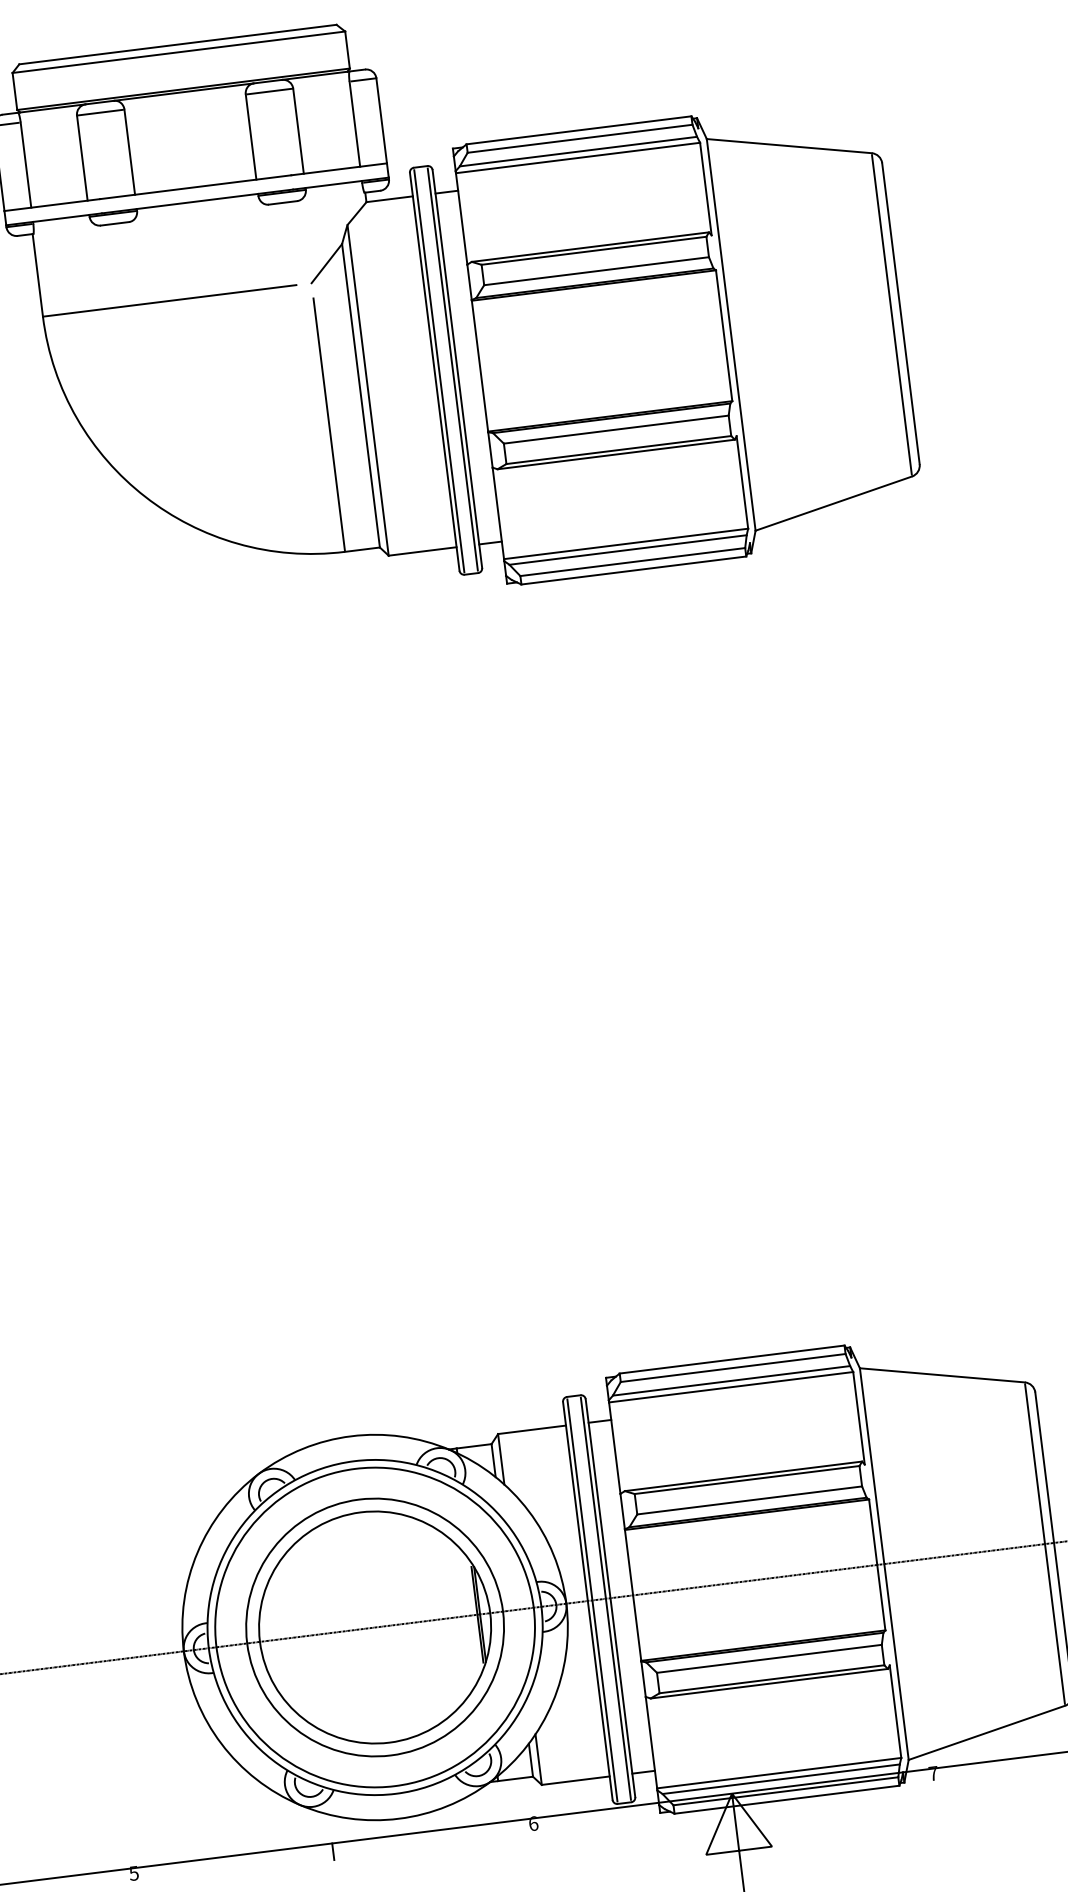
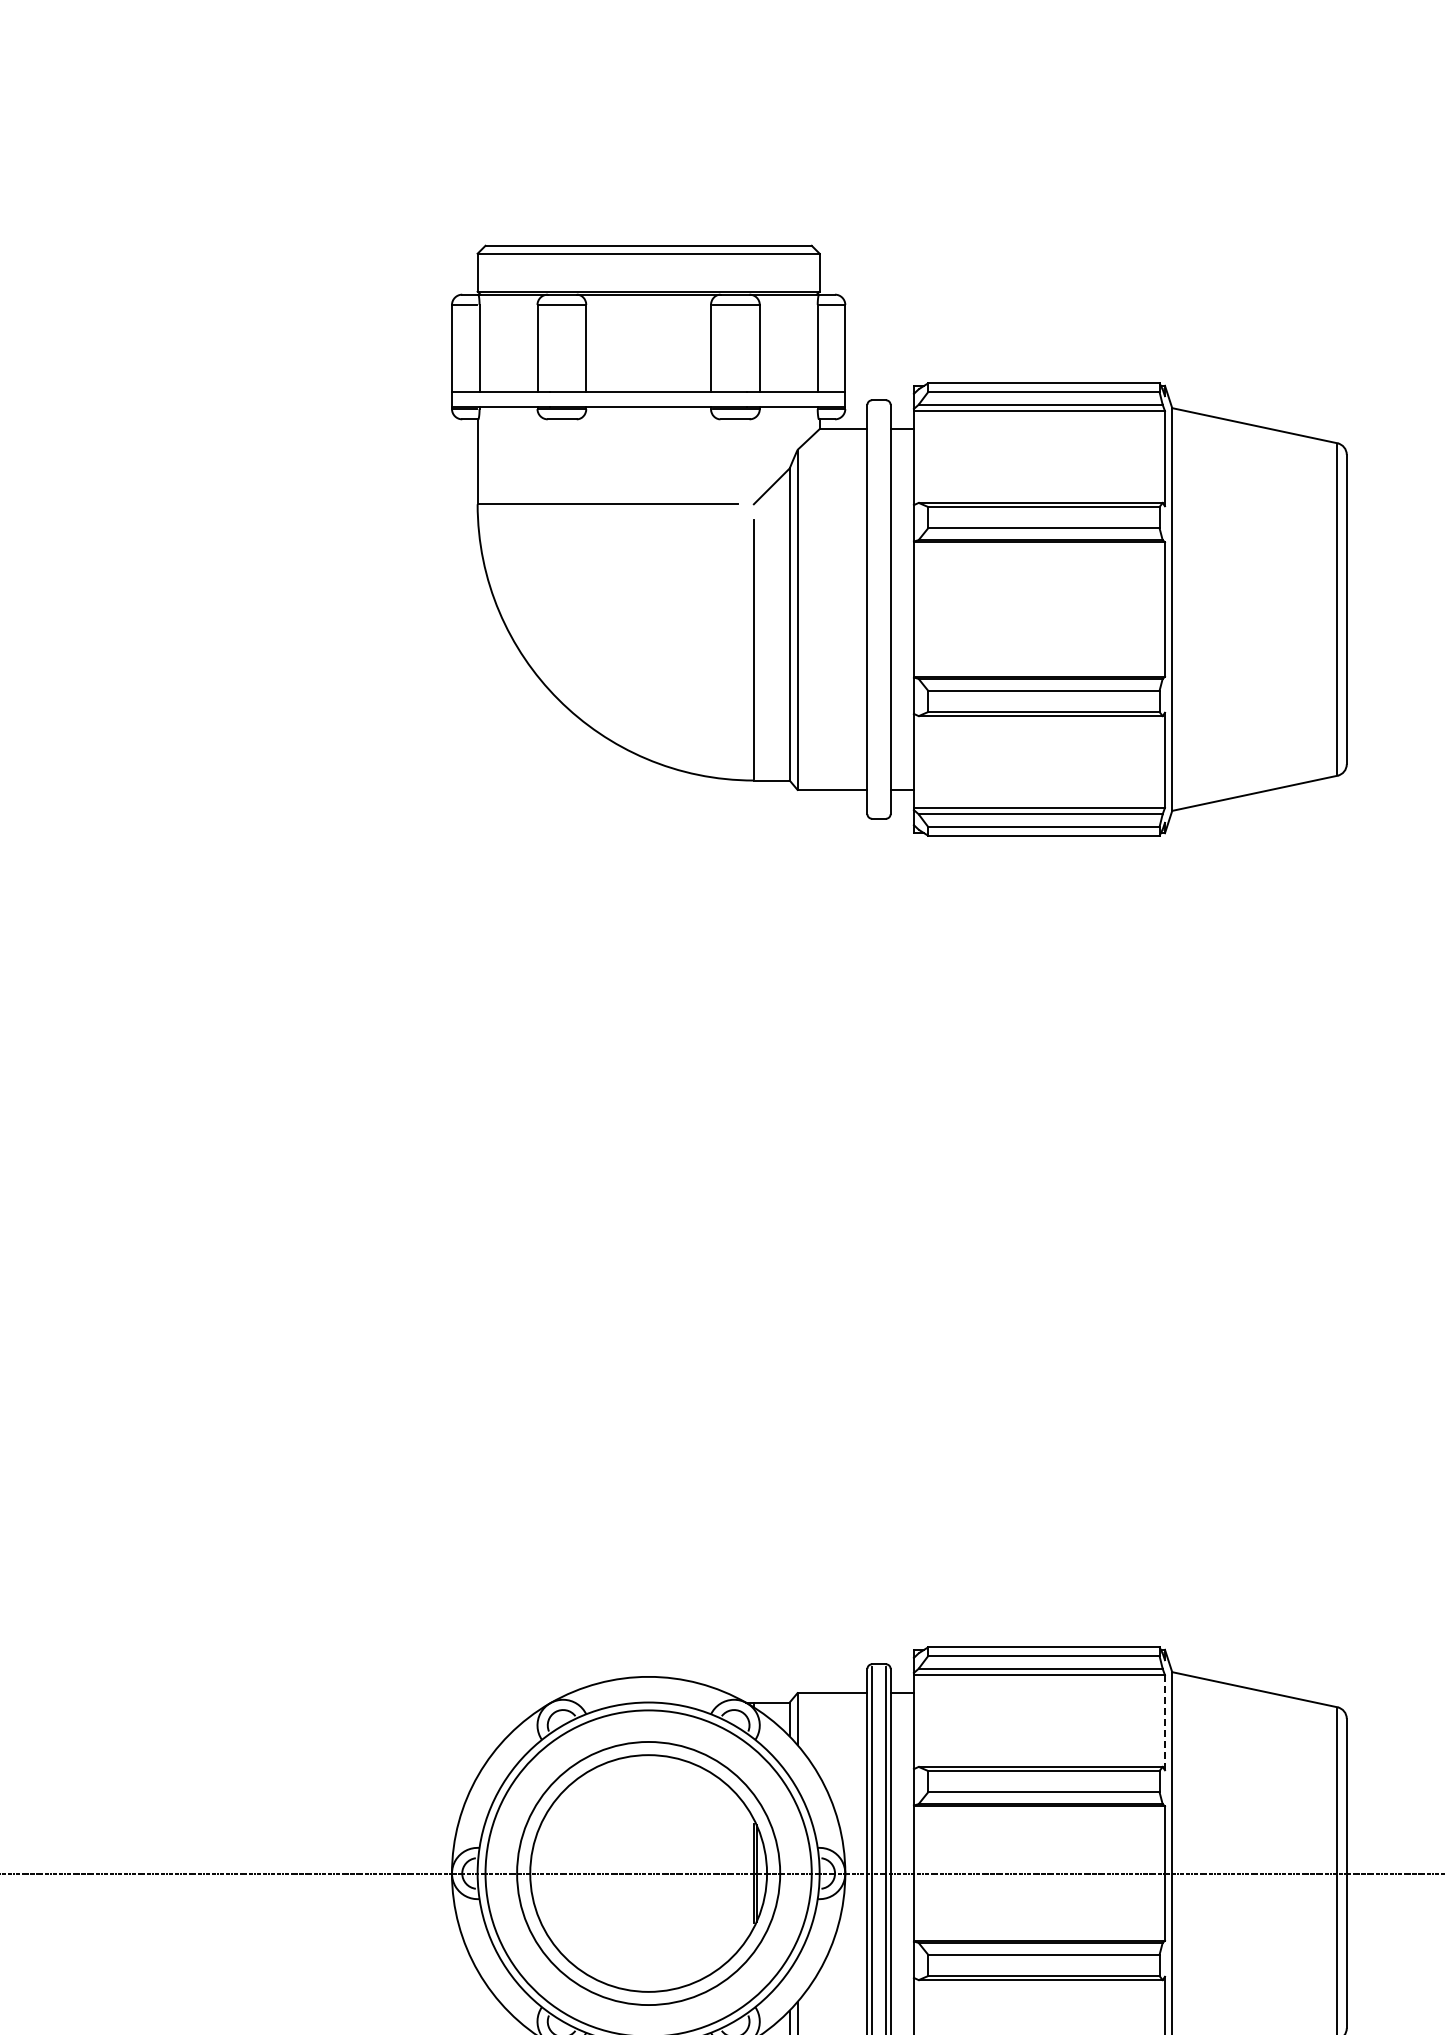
line: (452, 369) -> (885, 609), removed
line: (439, 371) -> (872, 609), removed
line: (858, 1418) -> (1164, 1722), solid -> dashed

